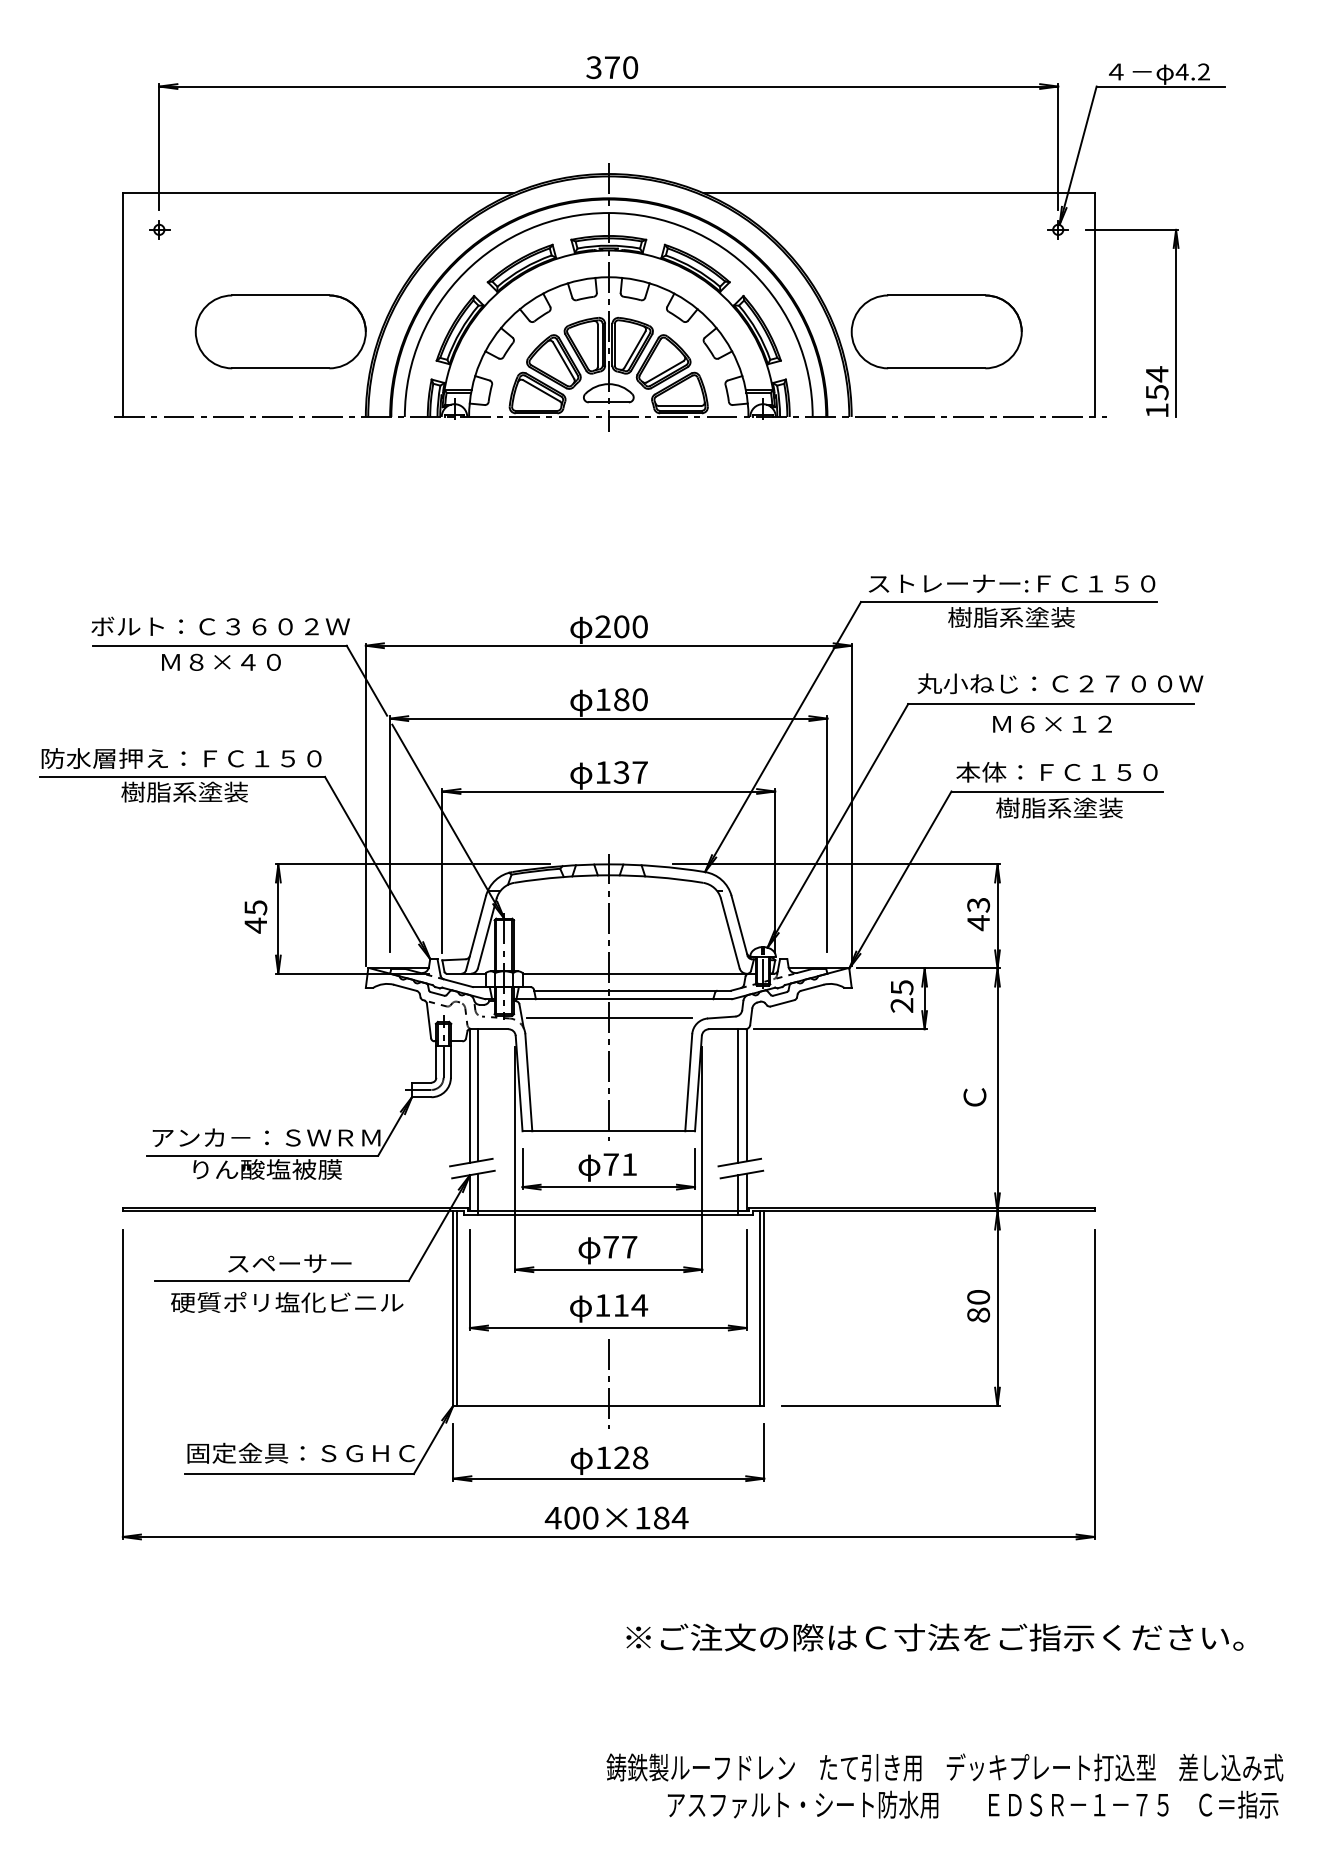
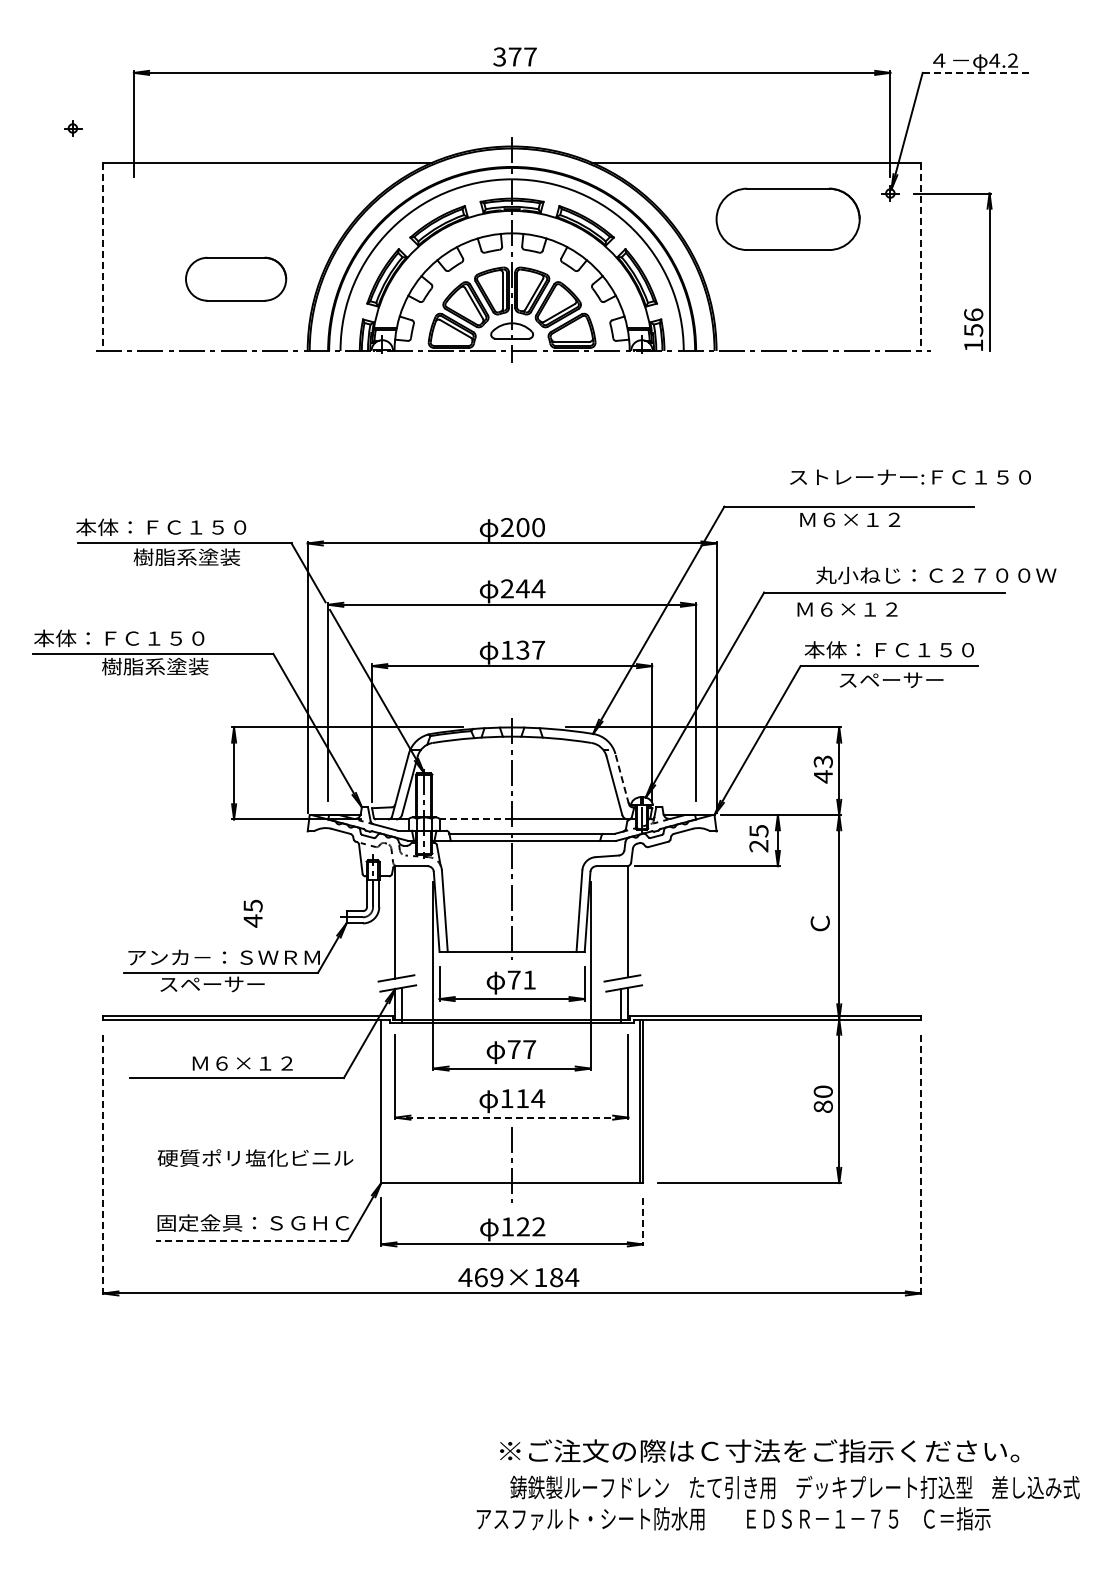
text: (630, 67) -> (530, 56), 370 -> 377
line: (1160, 86) -> (976, 72), solid -> dashed
part: (160, 229) -> (73, 128), moved
line: (123, 305) -> (103, 257), solid -> dashed
line: (1095, 305) -> (921, 257), solid -> dashed
part: (280, 330) -> (235, 278), size x0.7
part: (935, 330) -> (787, 218), moved
text: (1157, 373) -> (973, 314), 154 -> 156
text: (1012, 582) -> (910, 476), moved
text: (1010, 617) -> (850, 519), 樹脂系塗装 -> Ｍ６×１２
text: (220, 626) -> (185, 527), ボルト：Ｃ３６０２Ｗ -> 本体：ＦＣ１５０
text: (221, 661) -> (186, 556), Ｍ８×４０ -> 樹脂系塗装
text: (1060, 683) -> (936, 575), moved
text: (622, 699) -> (523, 588), 180 -> 244
text: (1052, 724) -> (847, 609), moved
text: (181, 758) -> (152, 638), 防水層押え：ＦＣ１５０ -> 本体：ＦＣ１５０
text: (1059, 807) -> (891, 679), 樹脂系塗装 -> スペーサー
text: (255, 916) -> (252, 913), moved
line: (739, 925) -> (622, 778), solid -> dashed
line: (565, 973) -> (475, 819), solid -> dashed
line: (609, 1018) -> (512, 857), removed
line: (478, 1094) -> (402, 921), removed
line: (738, 1096) -> (621, 922), removed
text: (265, 1168) -> (223, 983), りん酸塩被膜 -> スペーサー
text: (289, 1263) -> (243, 1063), スペーサー -> Ｍ６×１２
text: (287, 1301) -> (255, 1157), moved
line: (457, 1308) -> (384, 1101), removed
line: (608, 1327) -> (511, 1117), solid -> dashed
line: (123, 1384) -> (103, 1165), solid -> dashed
line: (1095, 1384) -> (921, 1165), solid -> dashed
line: (763, 1452) -> (642, 1222), solid -> dashed
text: (640, 1457) -> (538, 1226), 128 -> 122
line: (299, 1474) -> (251, 1240), solid -> dashed
text: (580, 1517) -> (488, 1277), 400×184 -> 469×184
text: (934, 1636) -> (759, 1450), moved
text: (972, 1804) -> (733, 1518), moved

